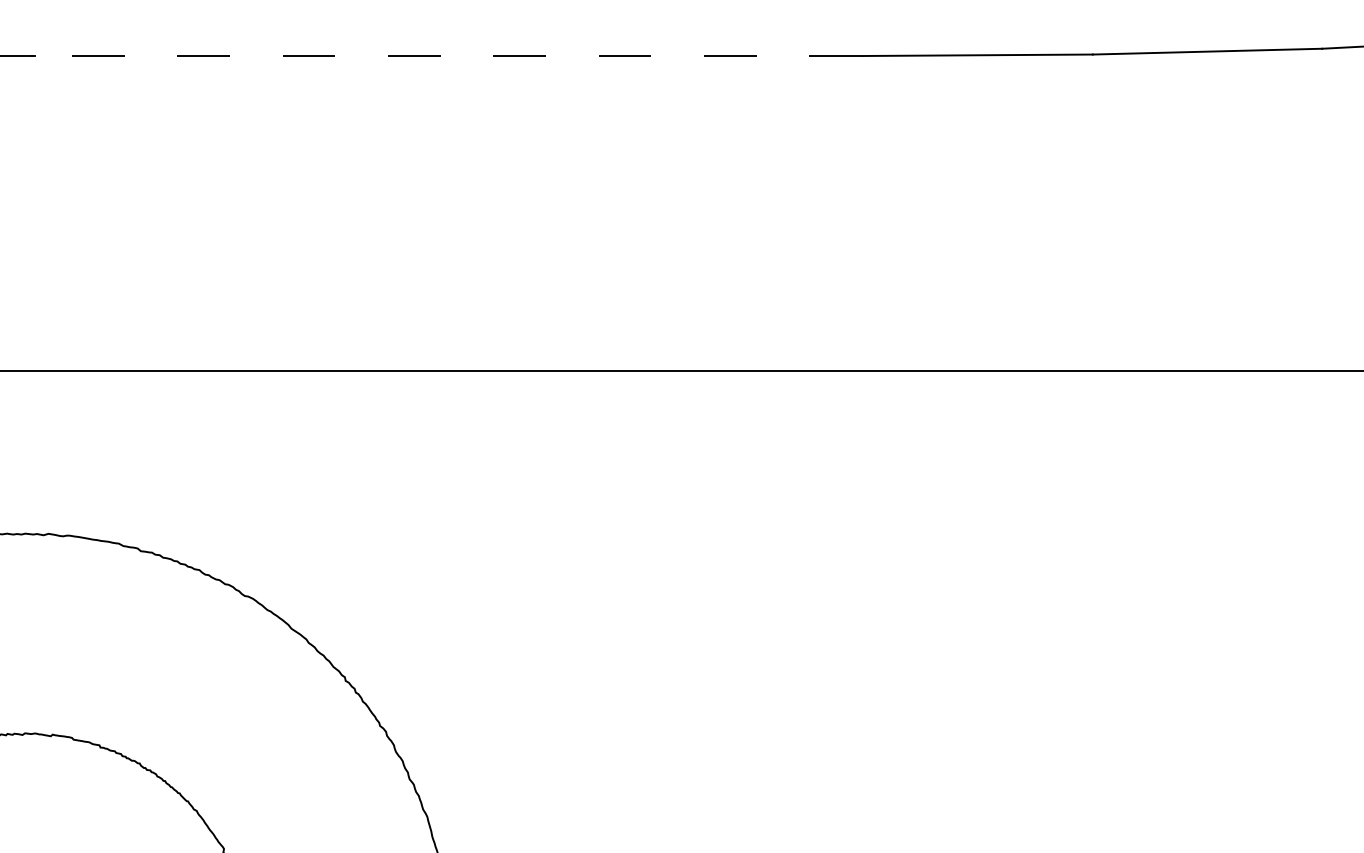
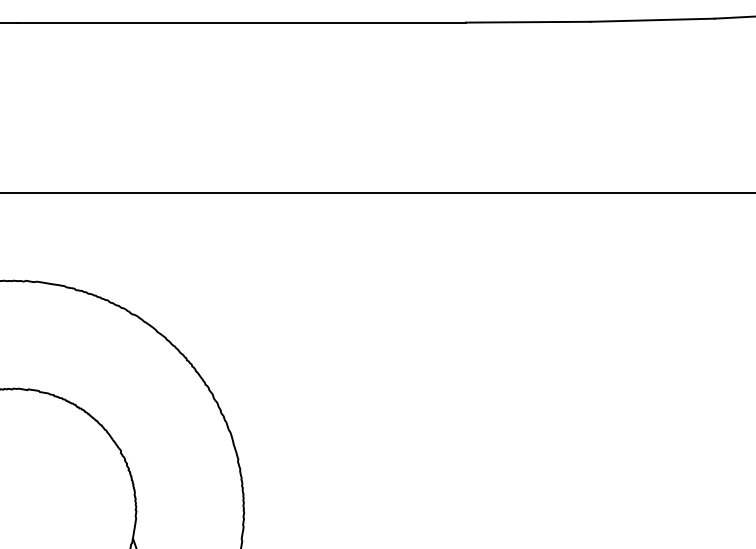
line: (446, 55) -> (241, 22), dashed -> solid

